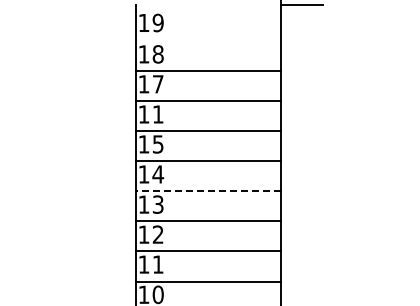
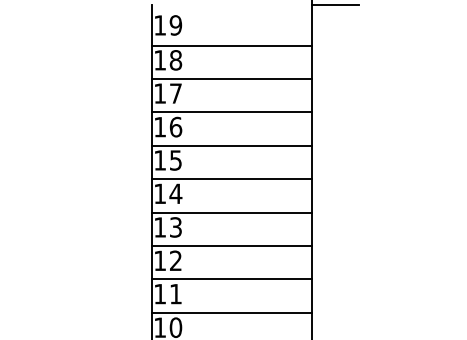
line: (208, 41) -> (231, 46), added
text: (157, 114) -> (175, 127), 11 -> 16
line: (208, 191) -> (231, 212), dashed -> solid

